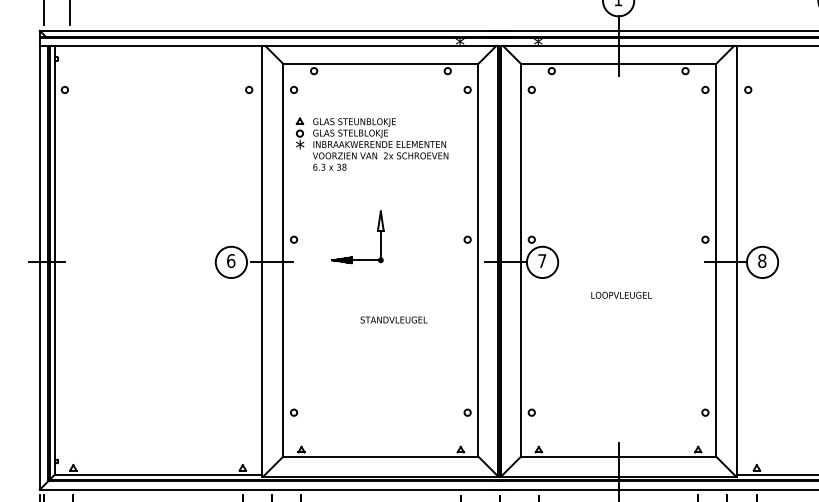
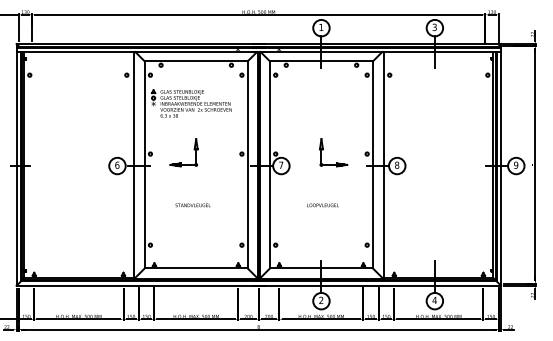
part: (622, 232) -> (323, 150), added
text: (620, 295) -> (322, 205), moved
text: (392, 320) -> (192, 205), moved

